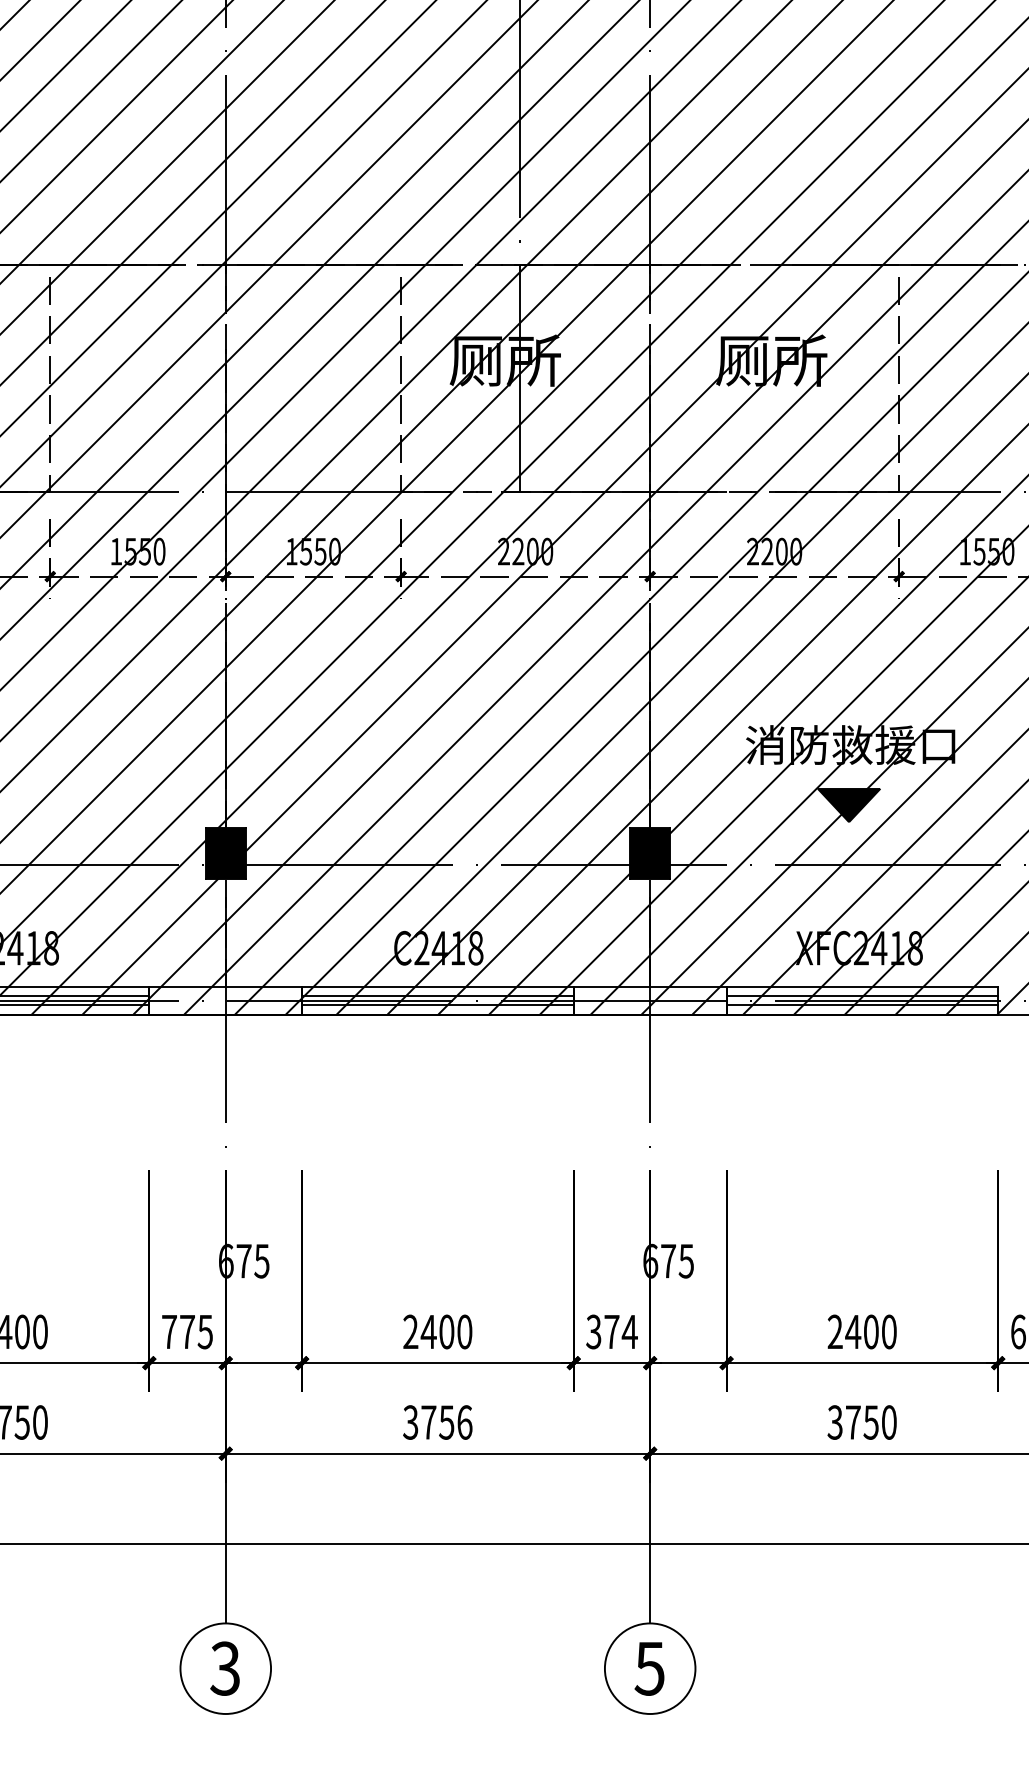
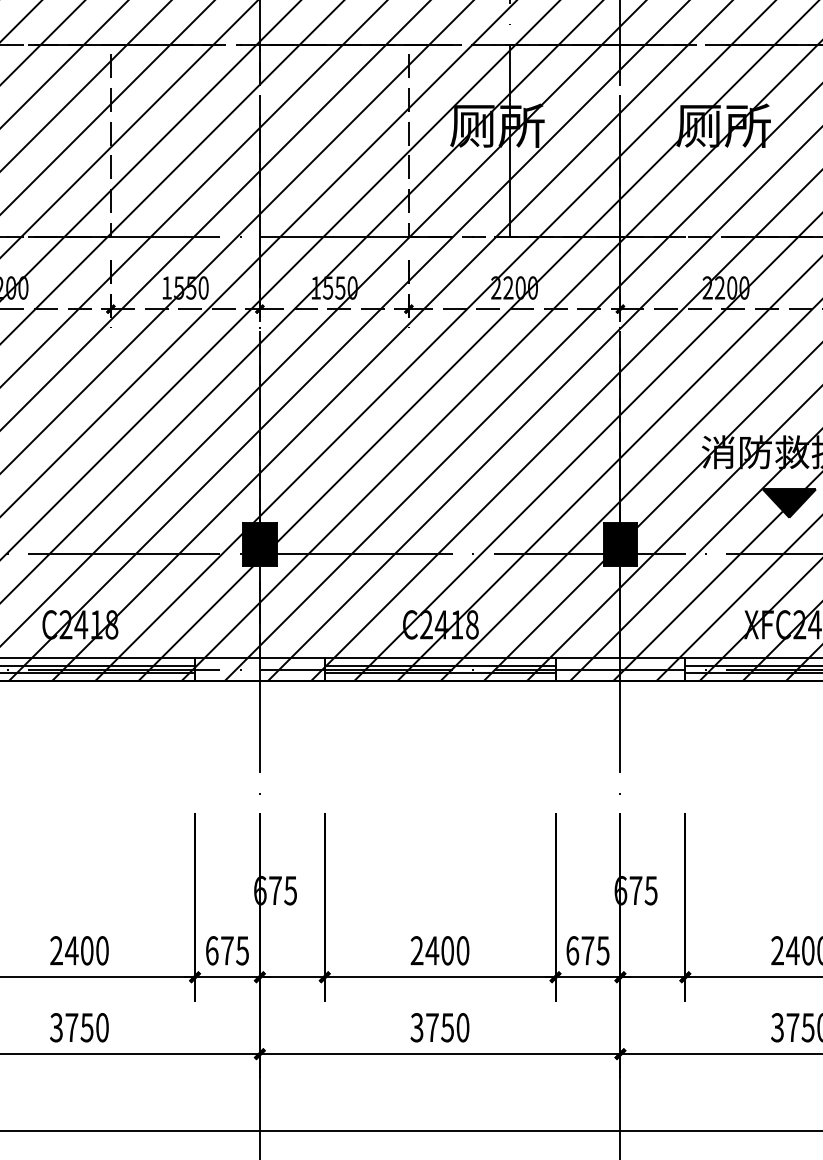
text: (169, 1331) -> (212, 950), 775 -> 675
text: (611, 1331) -> (587, 950), 374 -> 675
text: (464, 1422) -> (462, 1027), 3756 -> 3750

